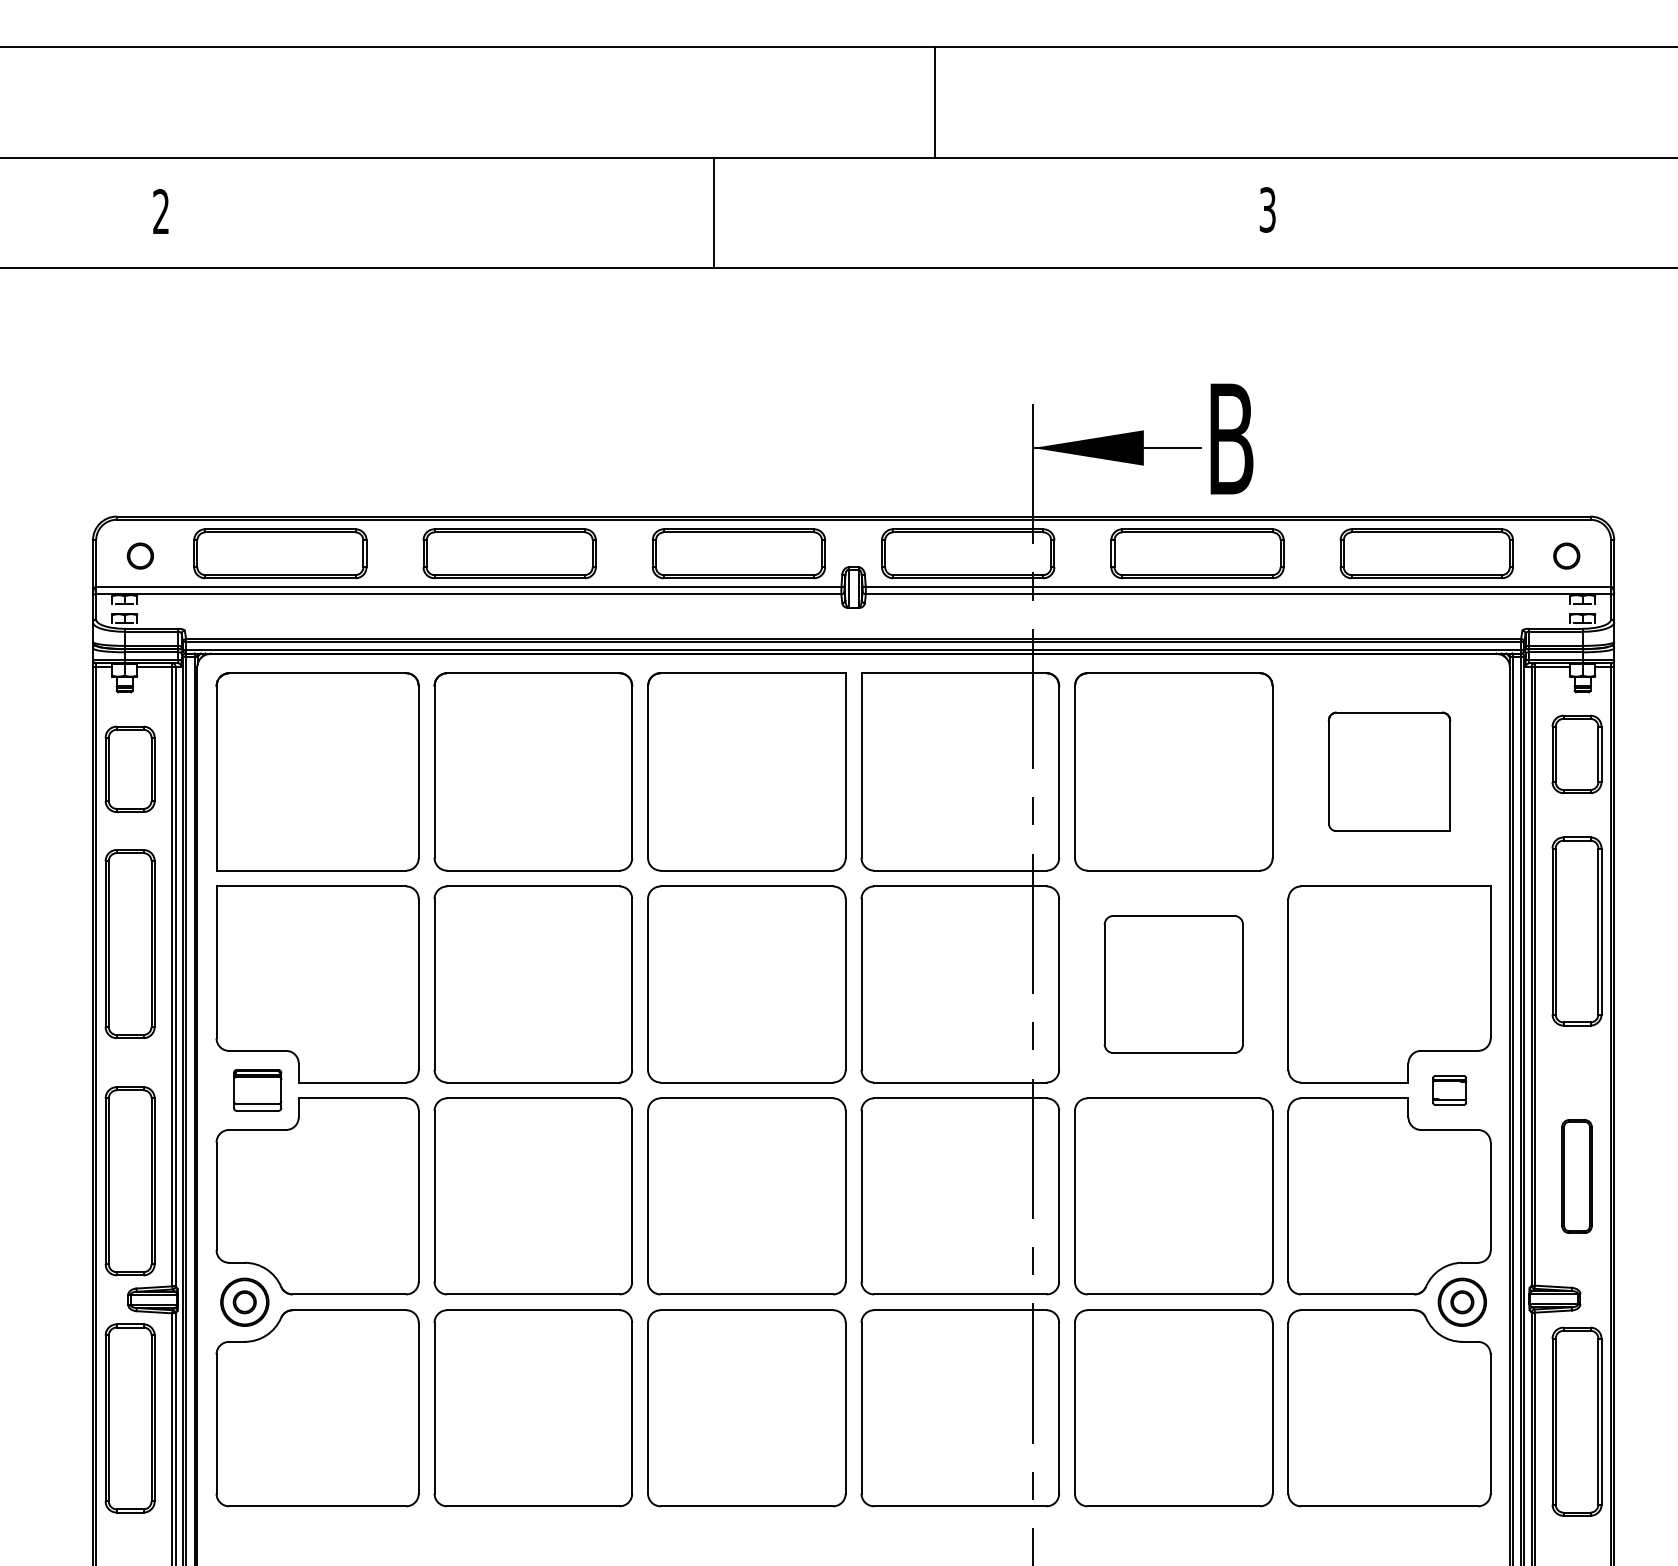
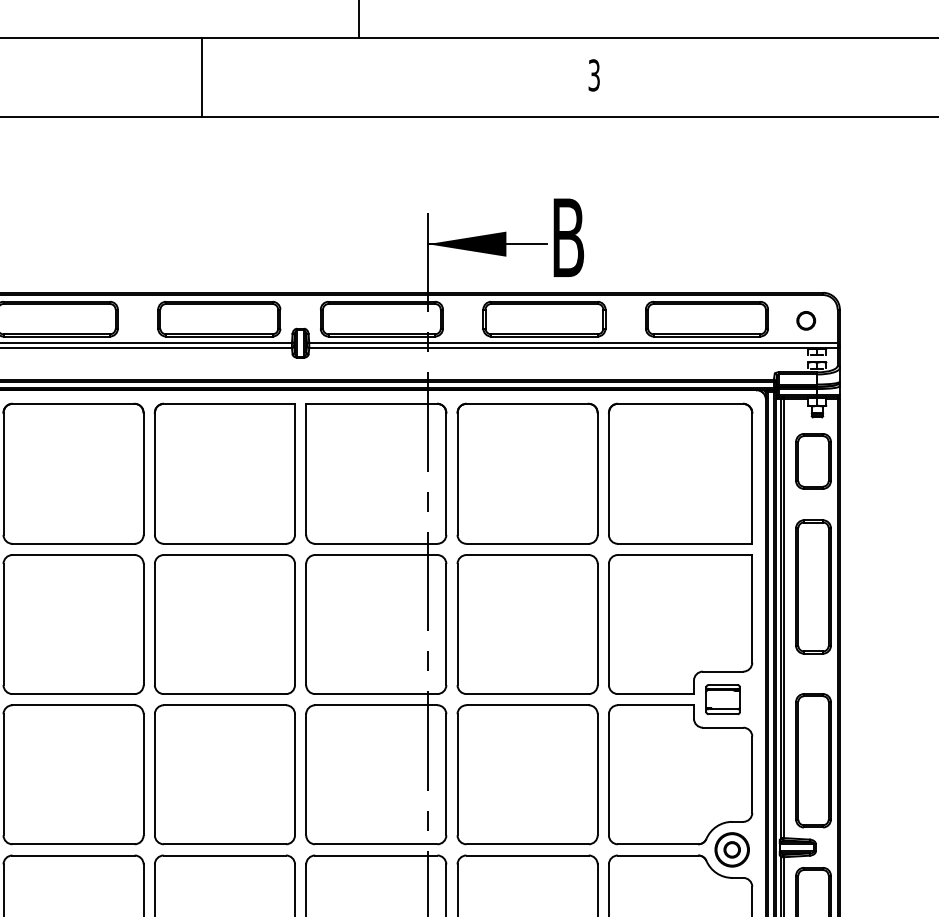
part: (1389, 771) -> (680, 473), size x1.67
part: (1173, 984) -> (527, 624), size x1.43
part: (1449, 1090) -> (723, 699), size x1.43
part: (1576, 1176) -> (813, 760), size x1.67

